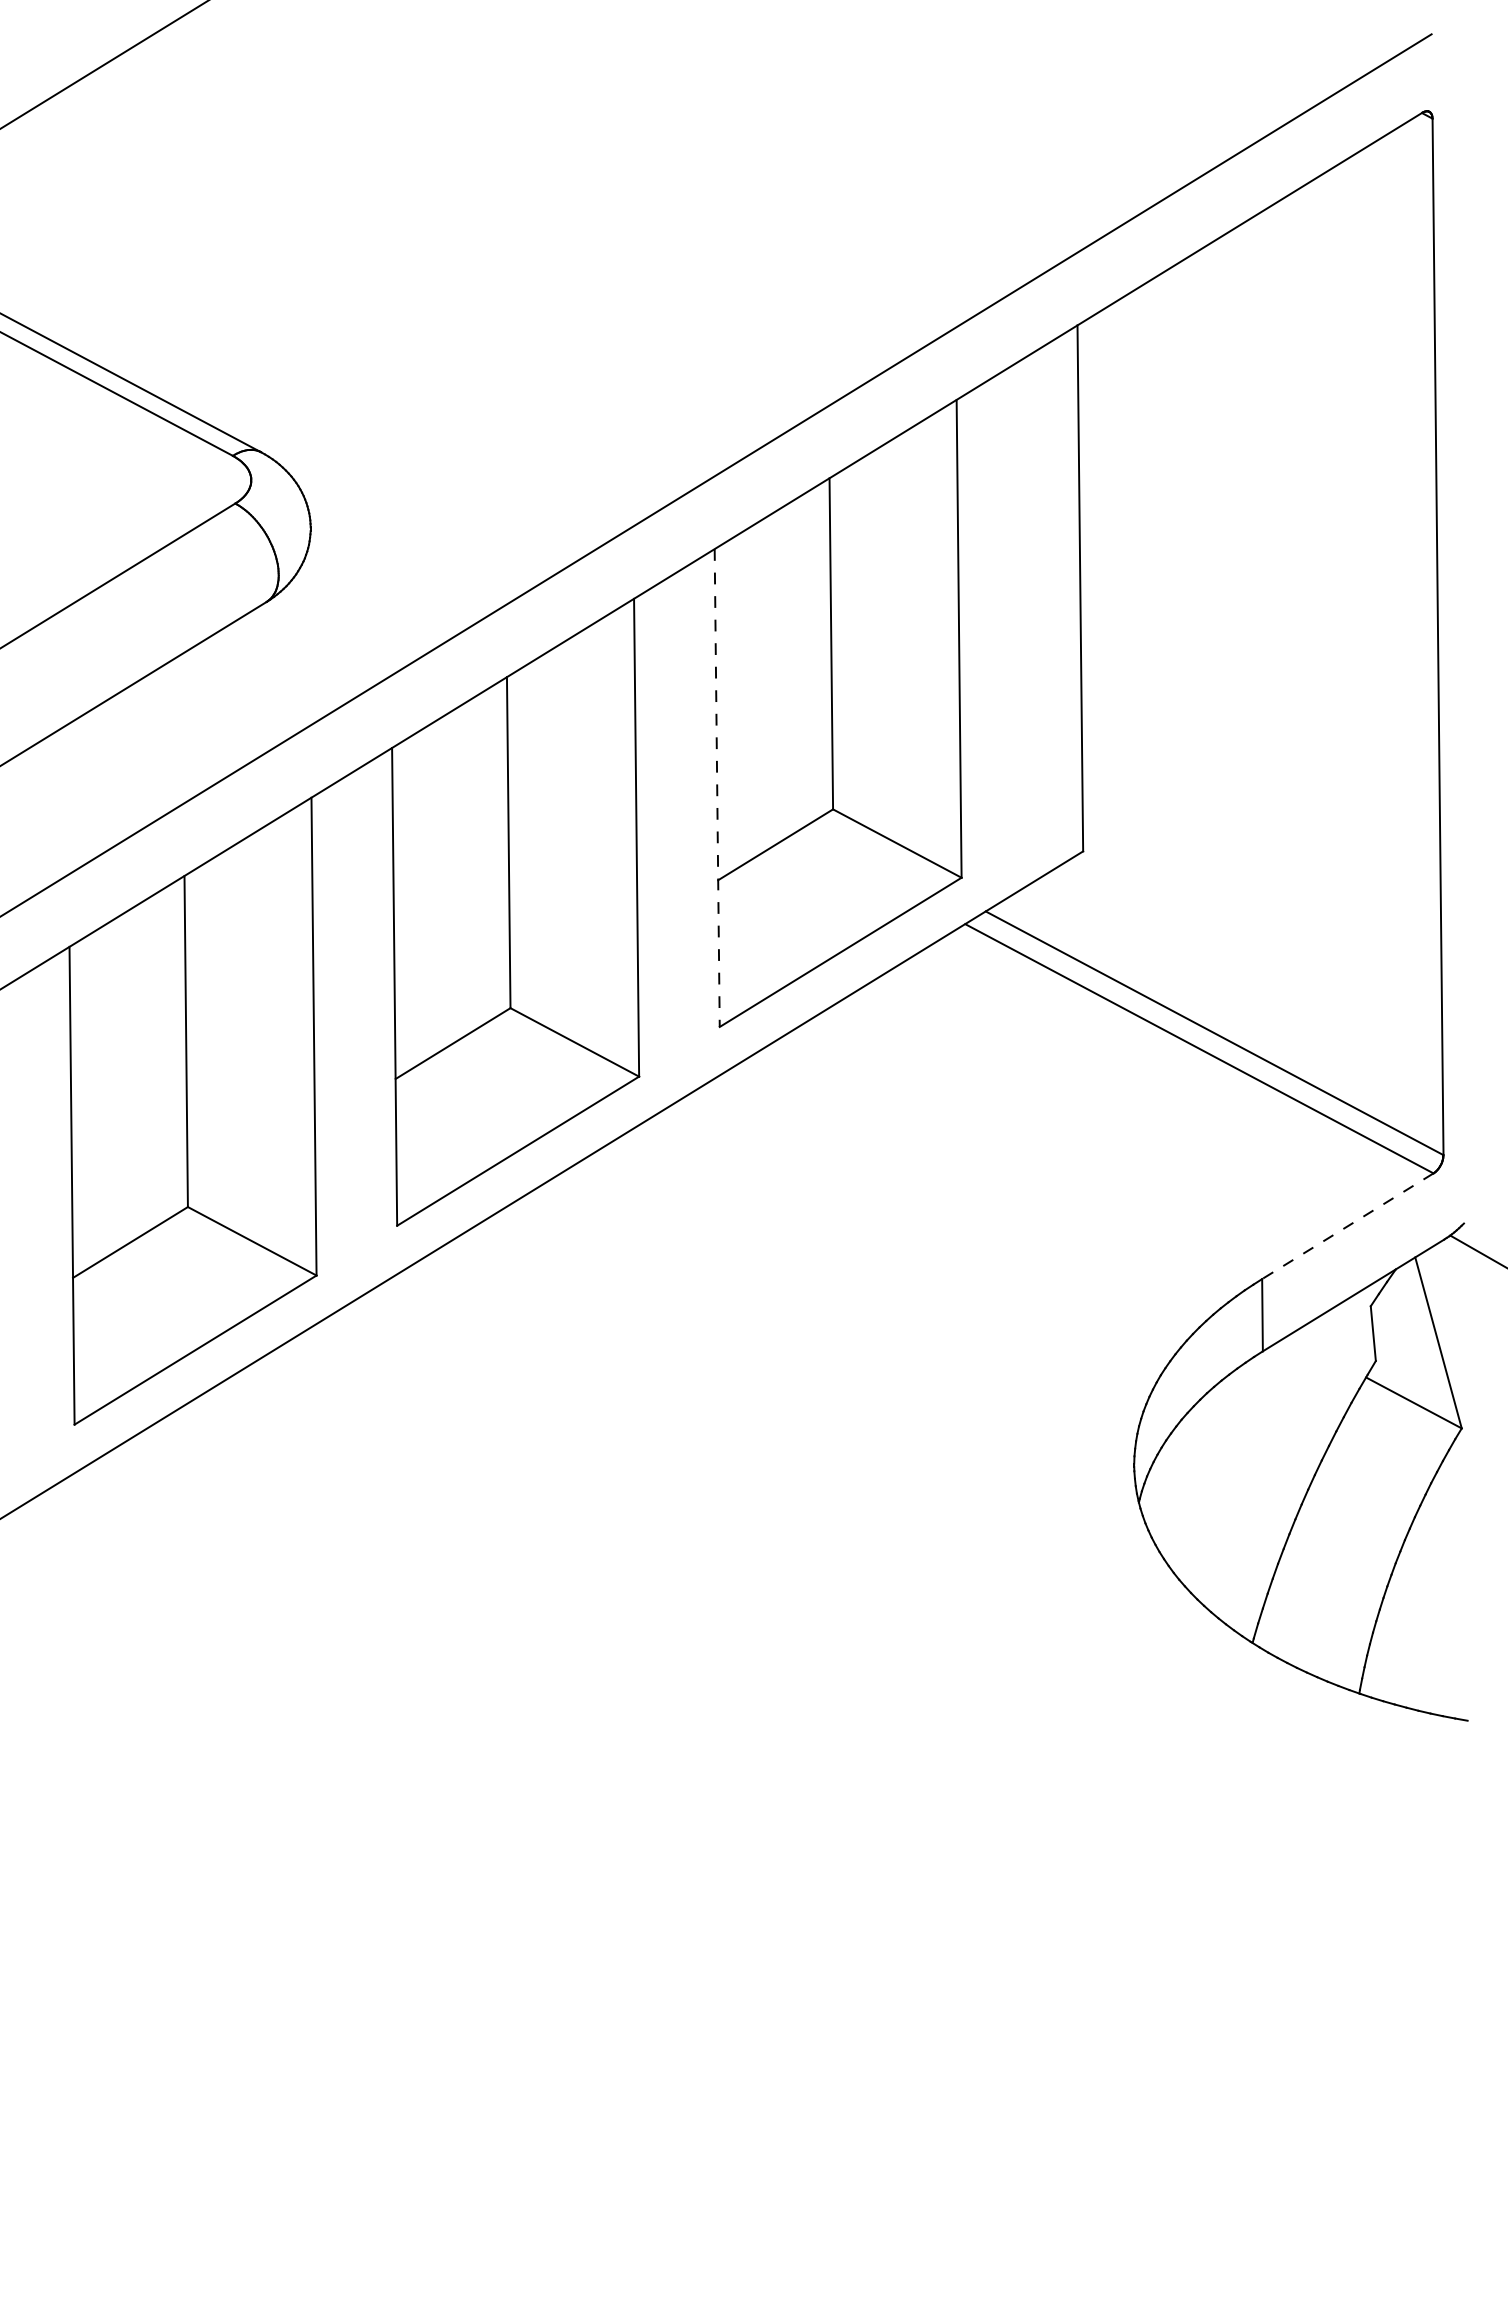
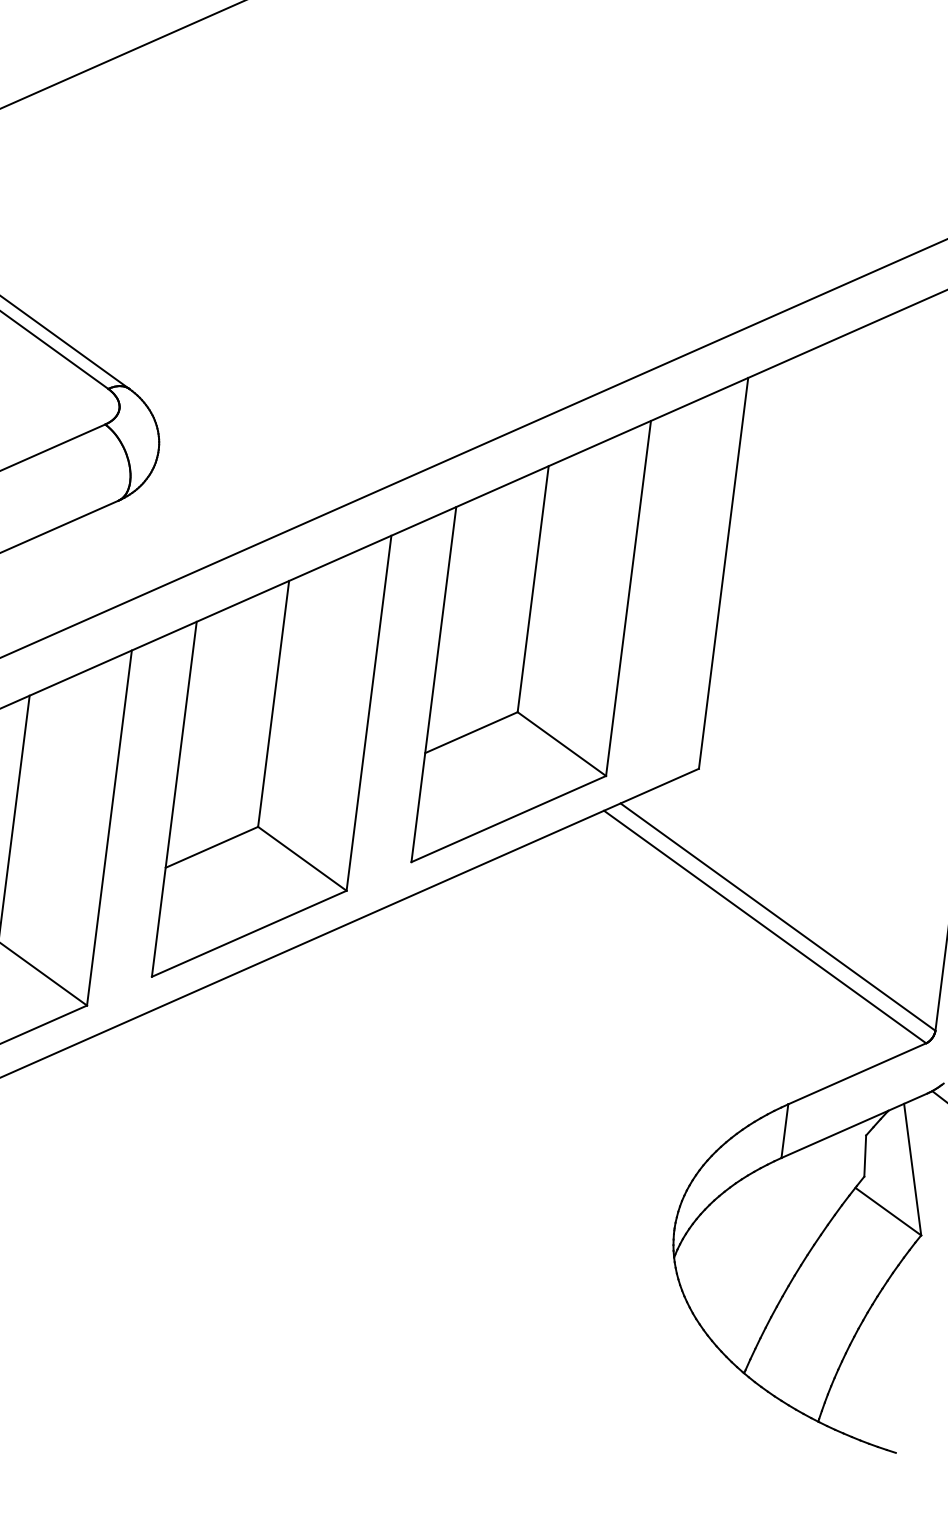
line: (717, 788) -> (434, 684), dashed -> solid
line: (1347, 1226) -> (856, 1073), dashed -> solid

